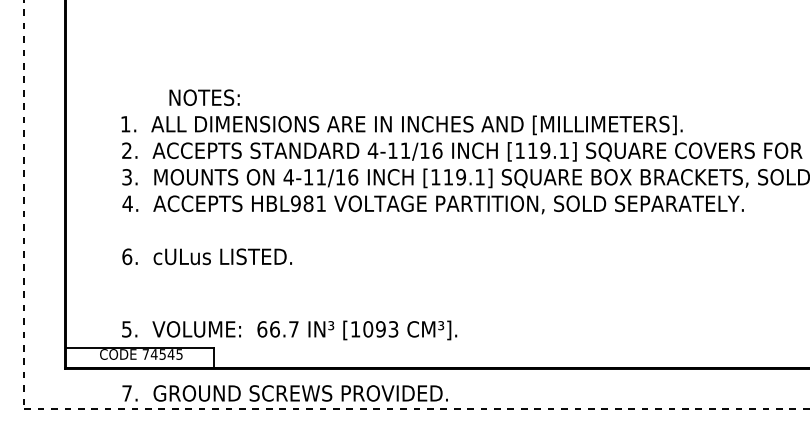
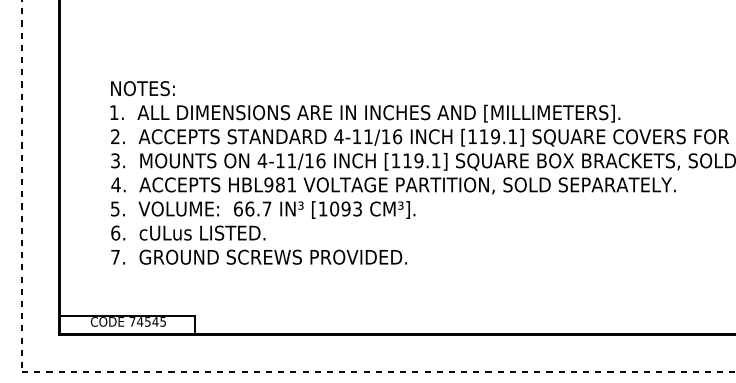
text: (204, 97) -> (142, 88), moved
text: (289, 329) -> (263, 209), moved
text: (284, 392) -> (258, 256), moved

